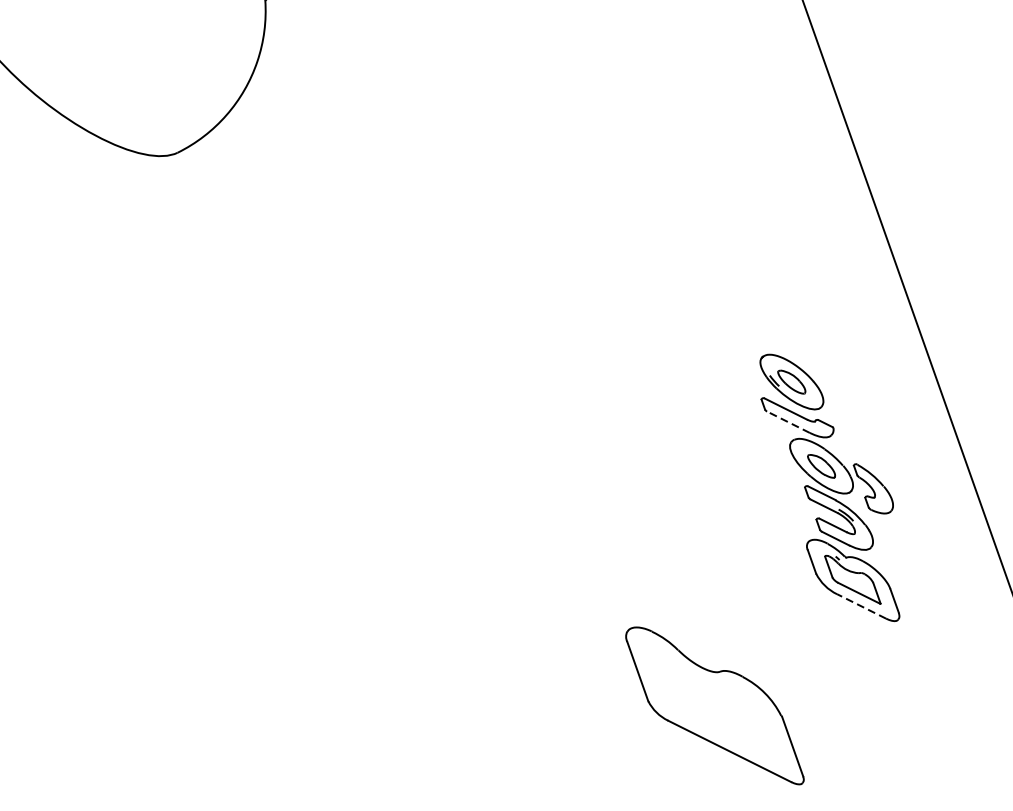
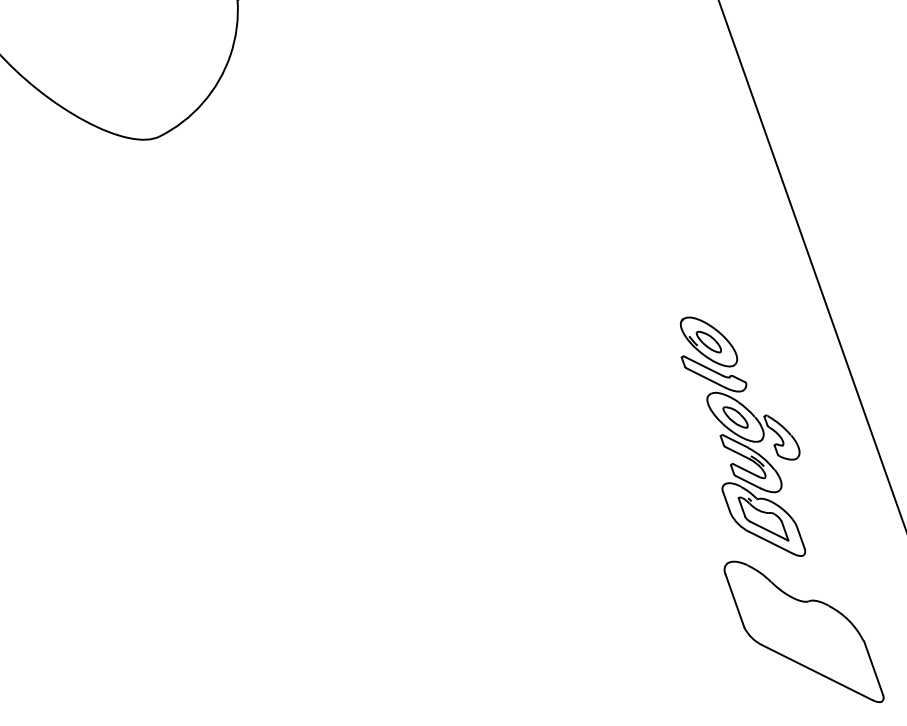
line: (788, 421) -> (705, 377), dashed -> solid
line: (860, 606) -> (770, 542), dashed -> solid
part: (714, 705) -> (803, 631), moved

